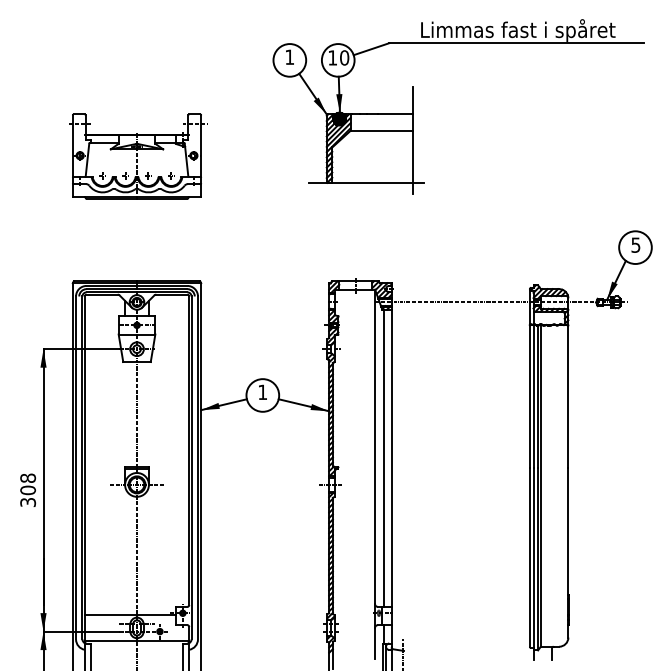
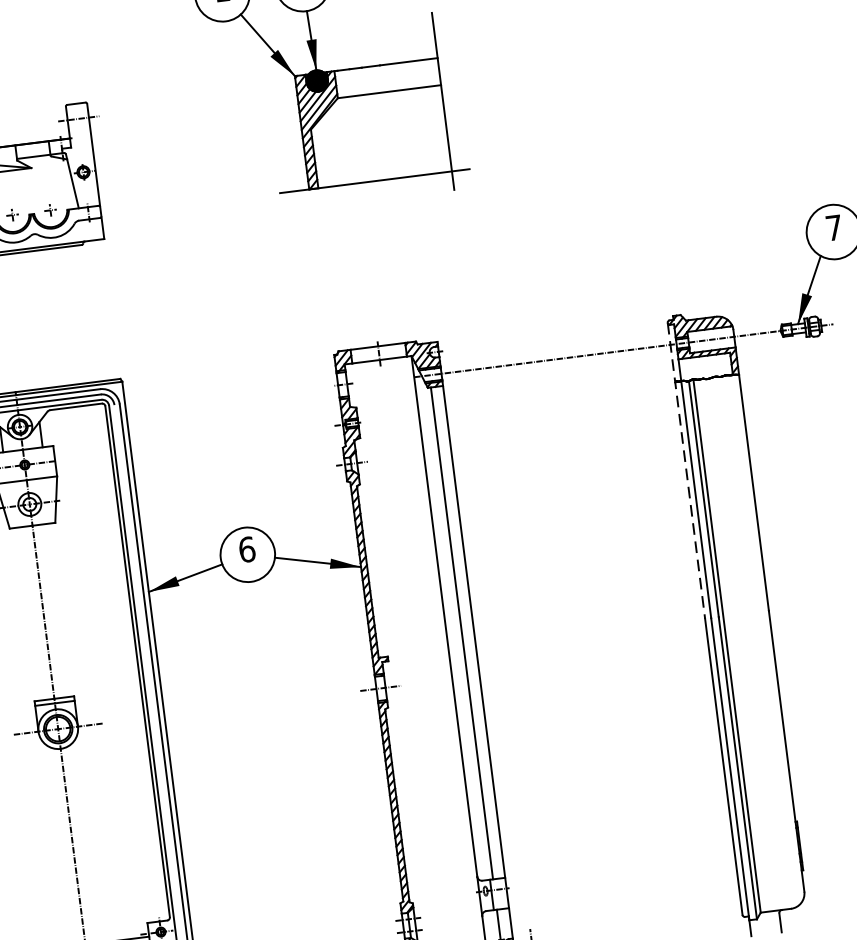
text: (635, 244) -> (833, 226), 5 -> 7
line: (529, 379) -> (686, 472), solid -> dashed
text: (262, 392) -> (246, 549), 1 -> 6

